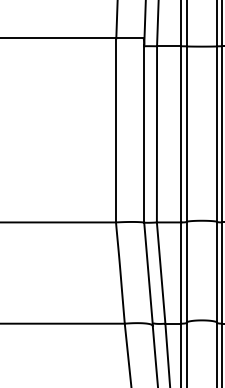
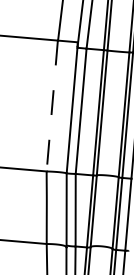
line: (116, 130) -> (52, 106), solid -> dashed

